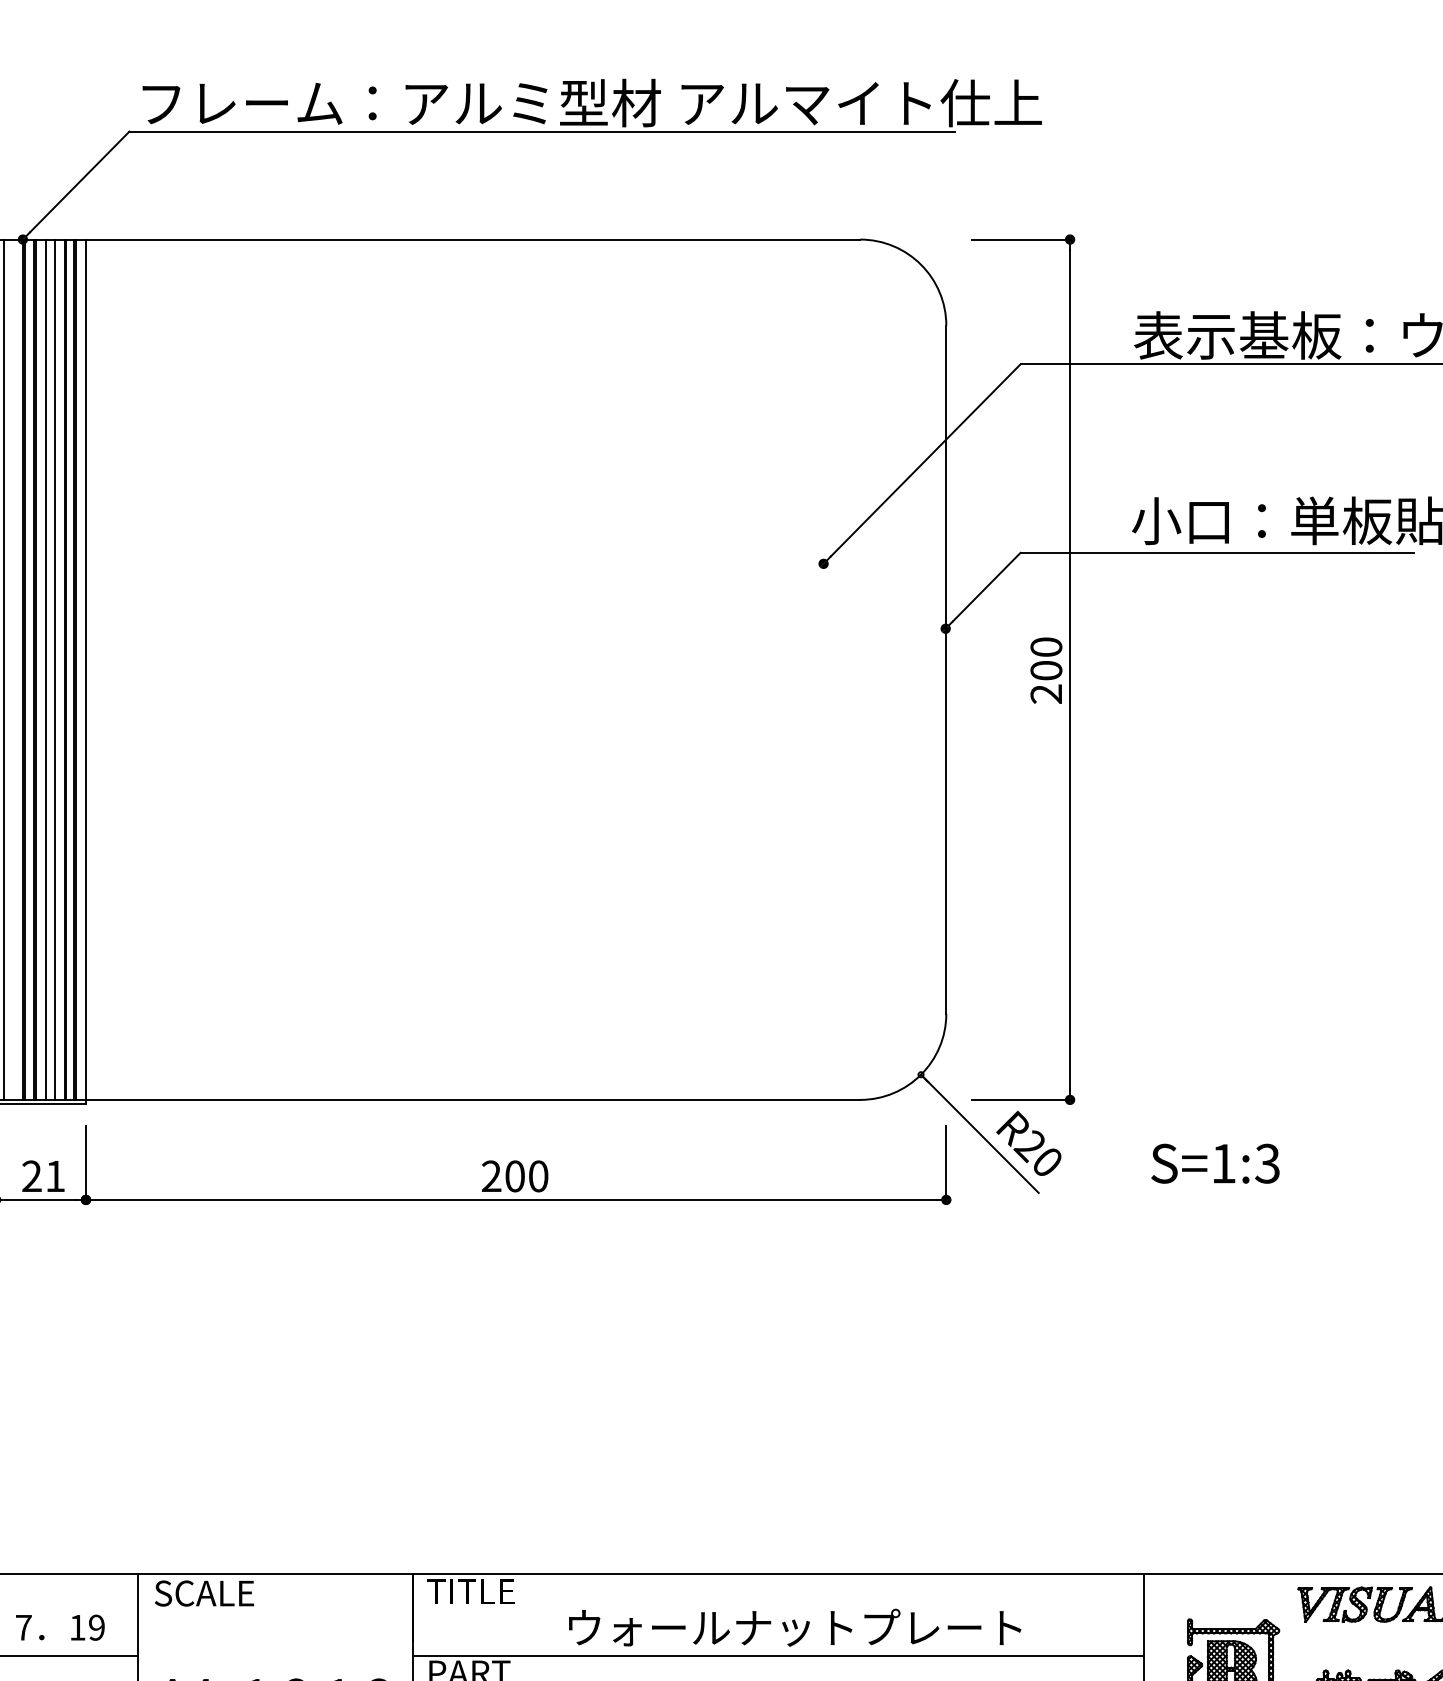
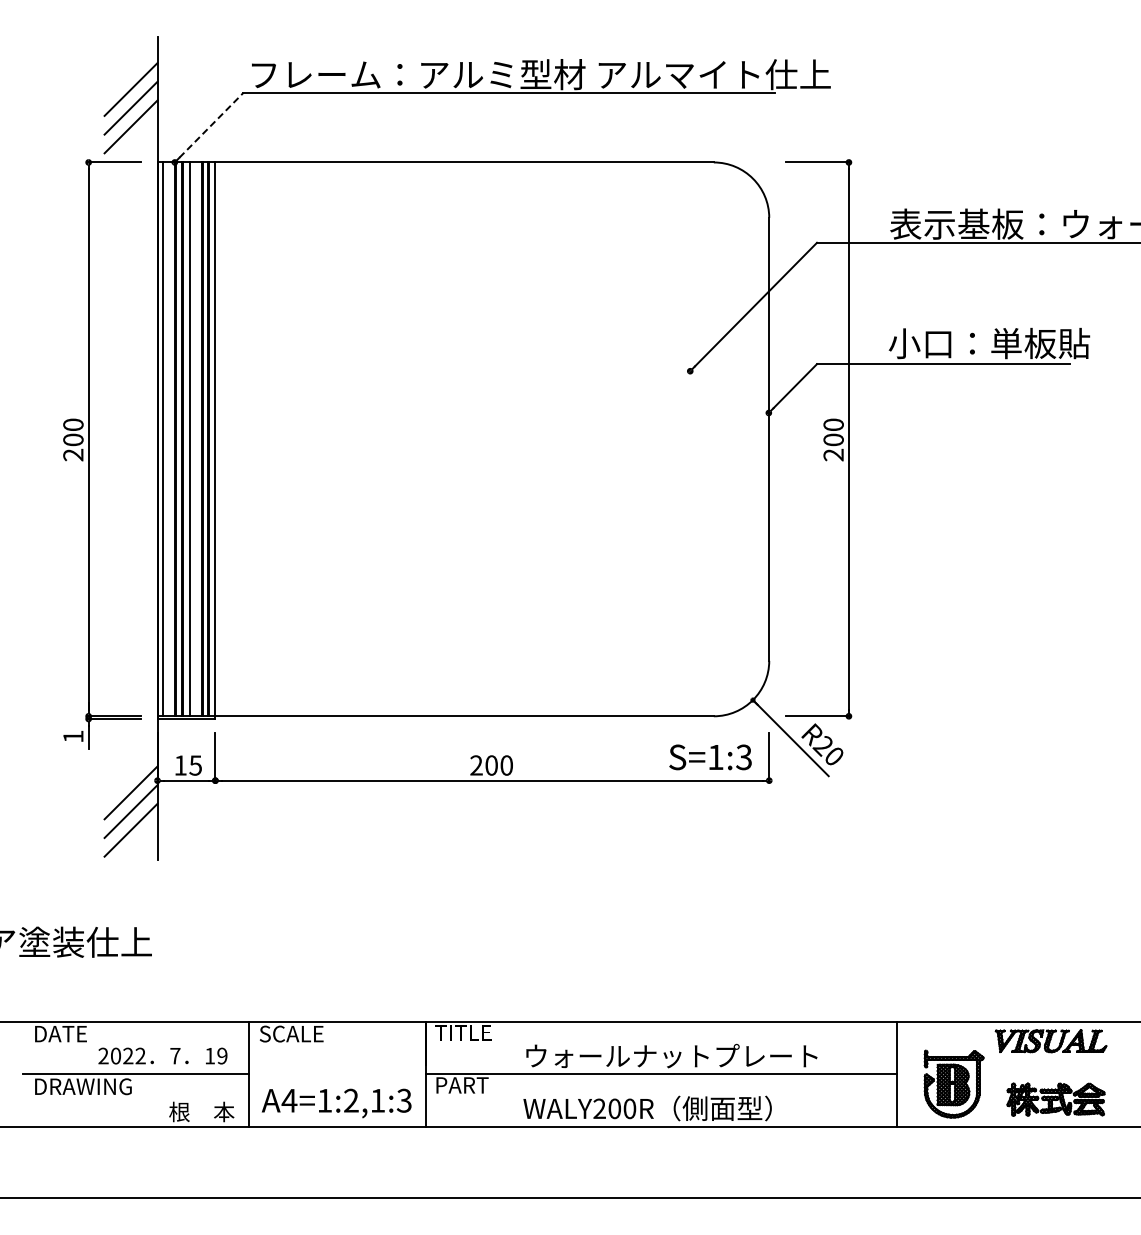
line: (79, 182) -> (211, 125), solid -> dashed
line: (55, 669) -> (195, 439), removed
text: (1215, 1163) -> (710, 757), moved
text: (42, 1176) -> (187, 765), 21 -> 15

